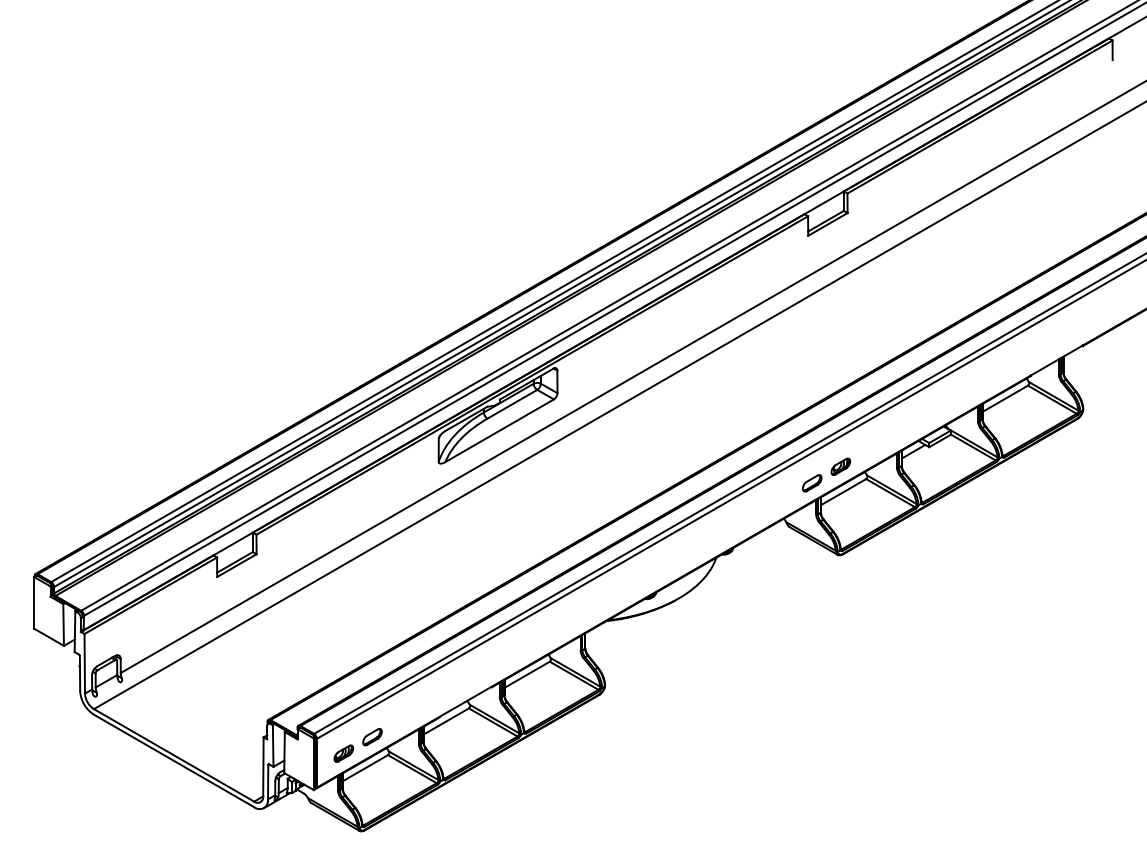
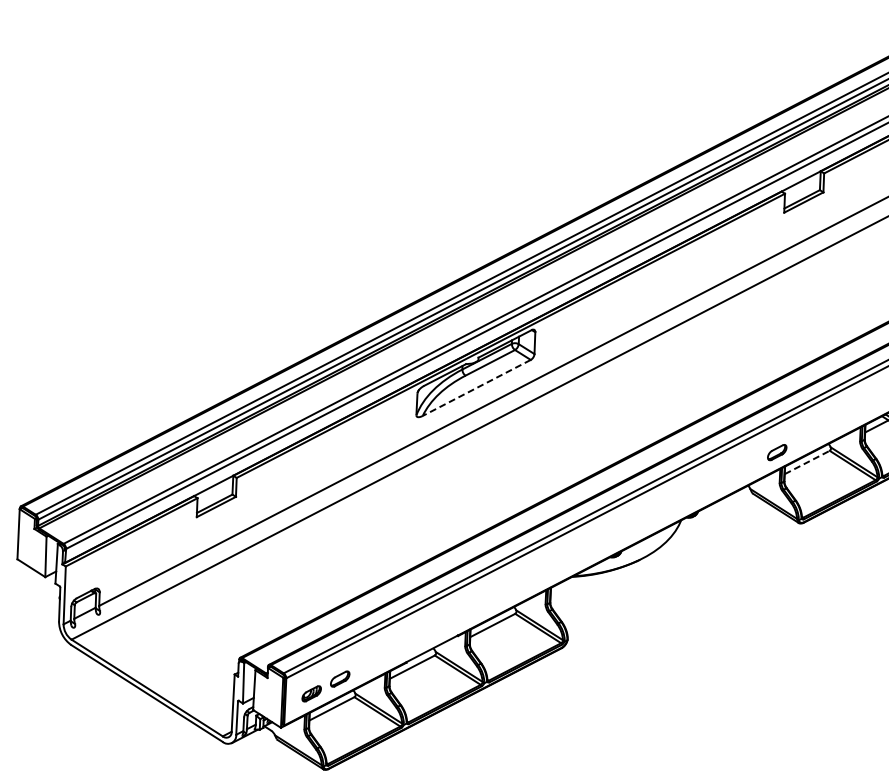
line: (499, 430) -> (476, 387), solid -> dashed
part: (840, 466) -> (805, 437), removed
line: (844, 491) -> (808, 461), solid -> dashed

